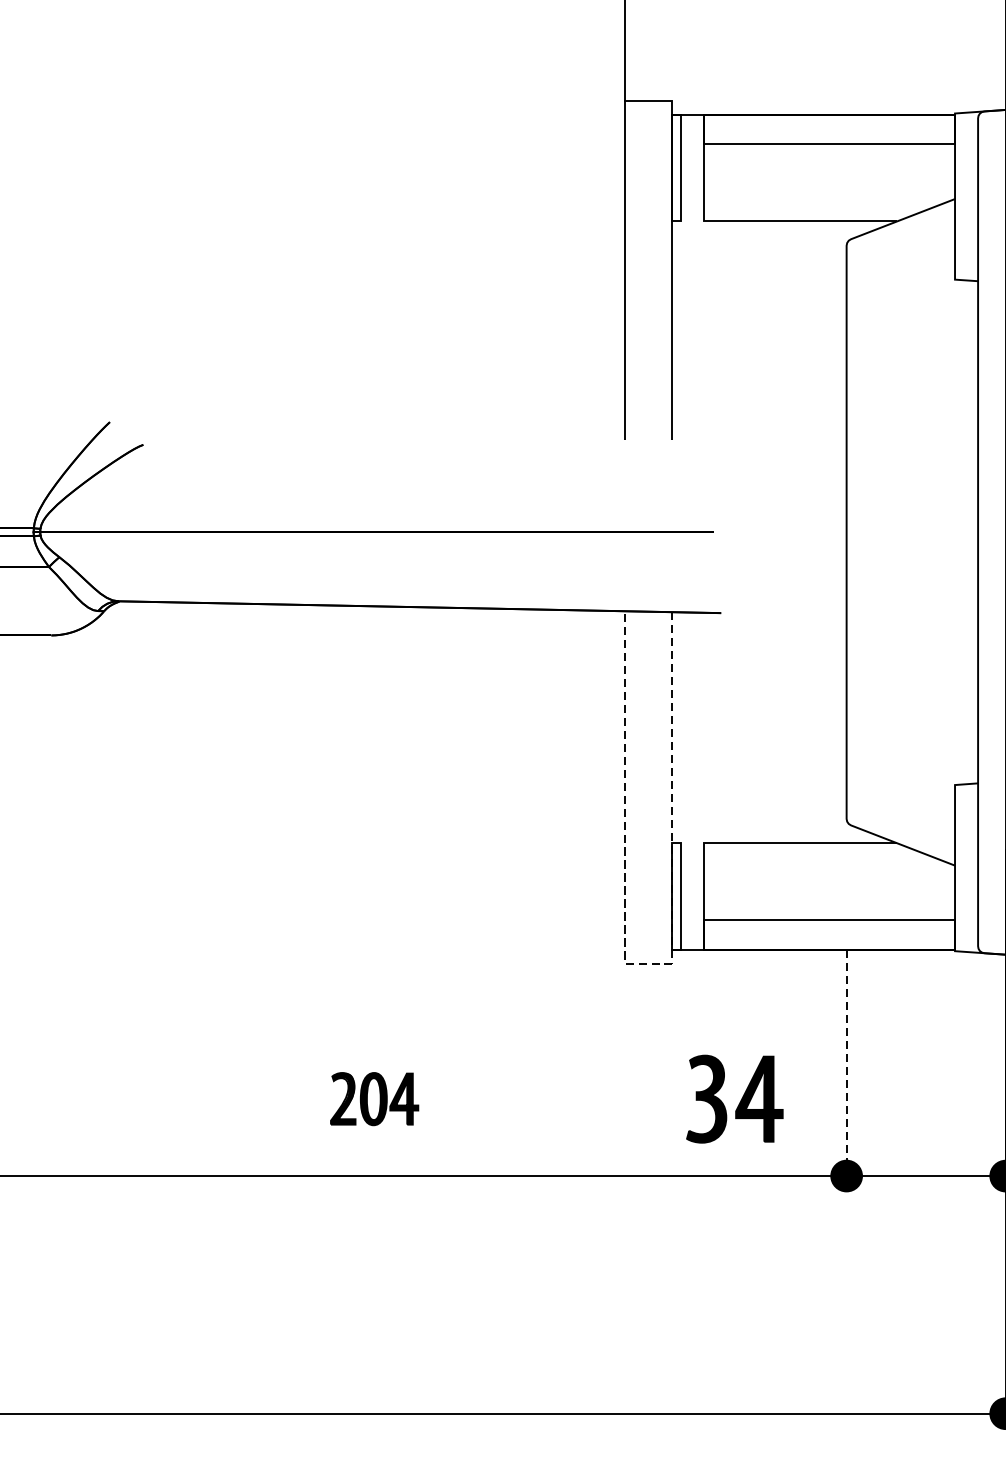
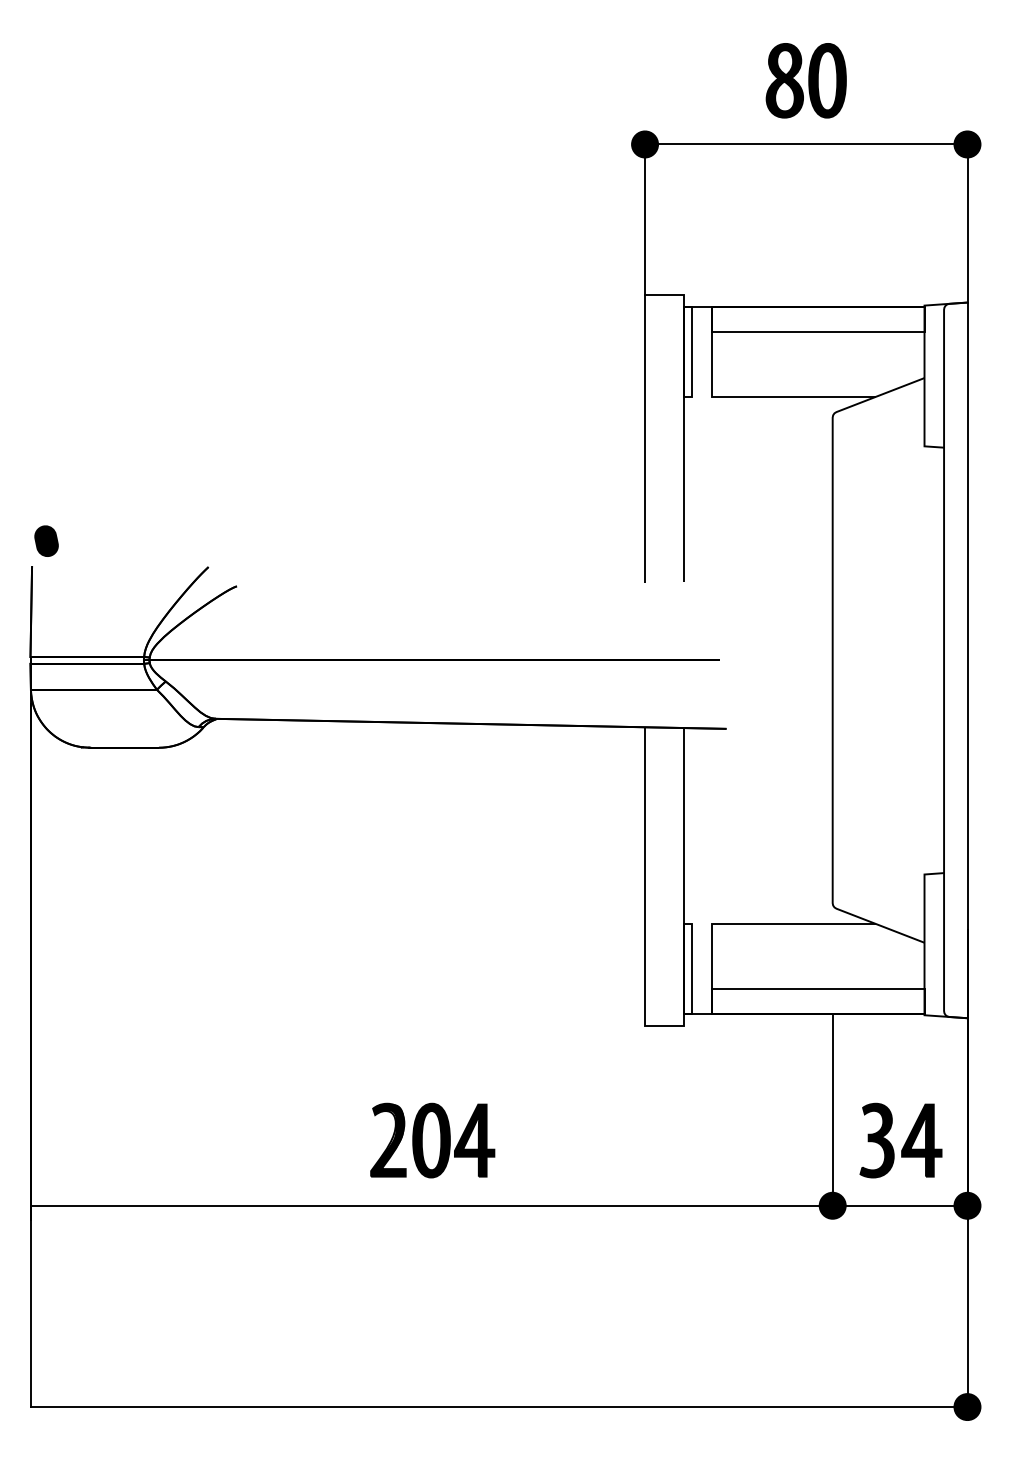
line: (648, 964) -> (664, 1026), dashed -> solid
line: (846, 1063) -> (832, 1110), dashed -> solid
part: (374, 1099) -> (432, 1140), size x1.67
part: (734, 1099) -> (900, 1140), moved

